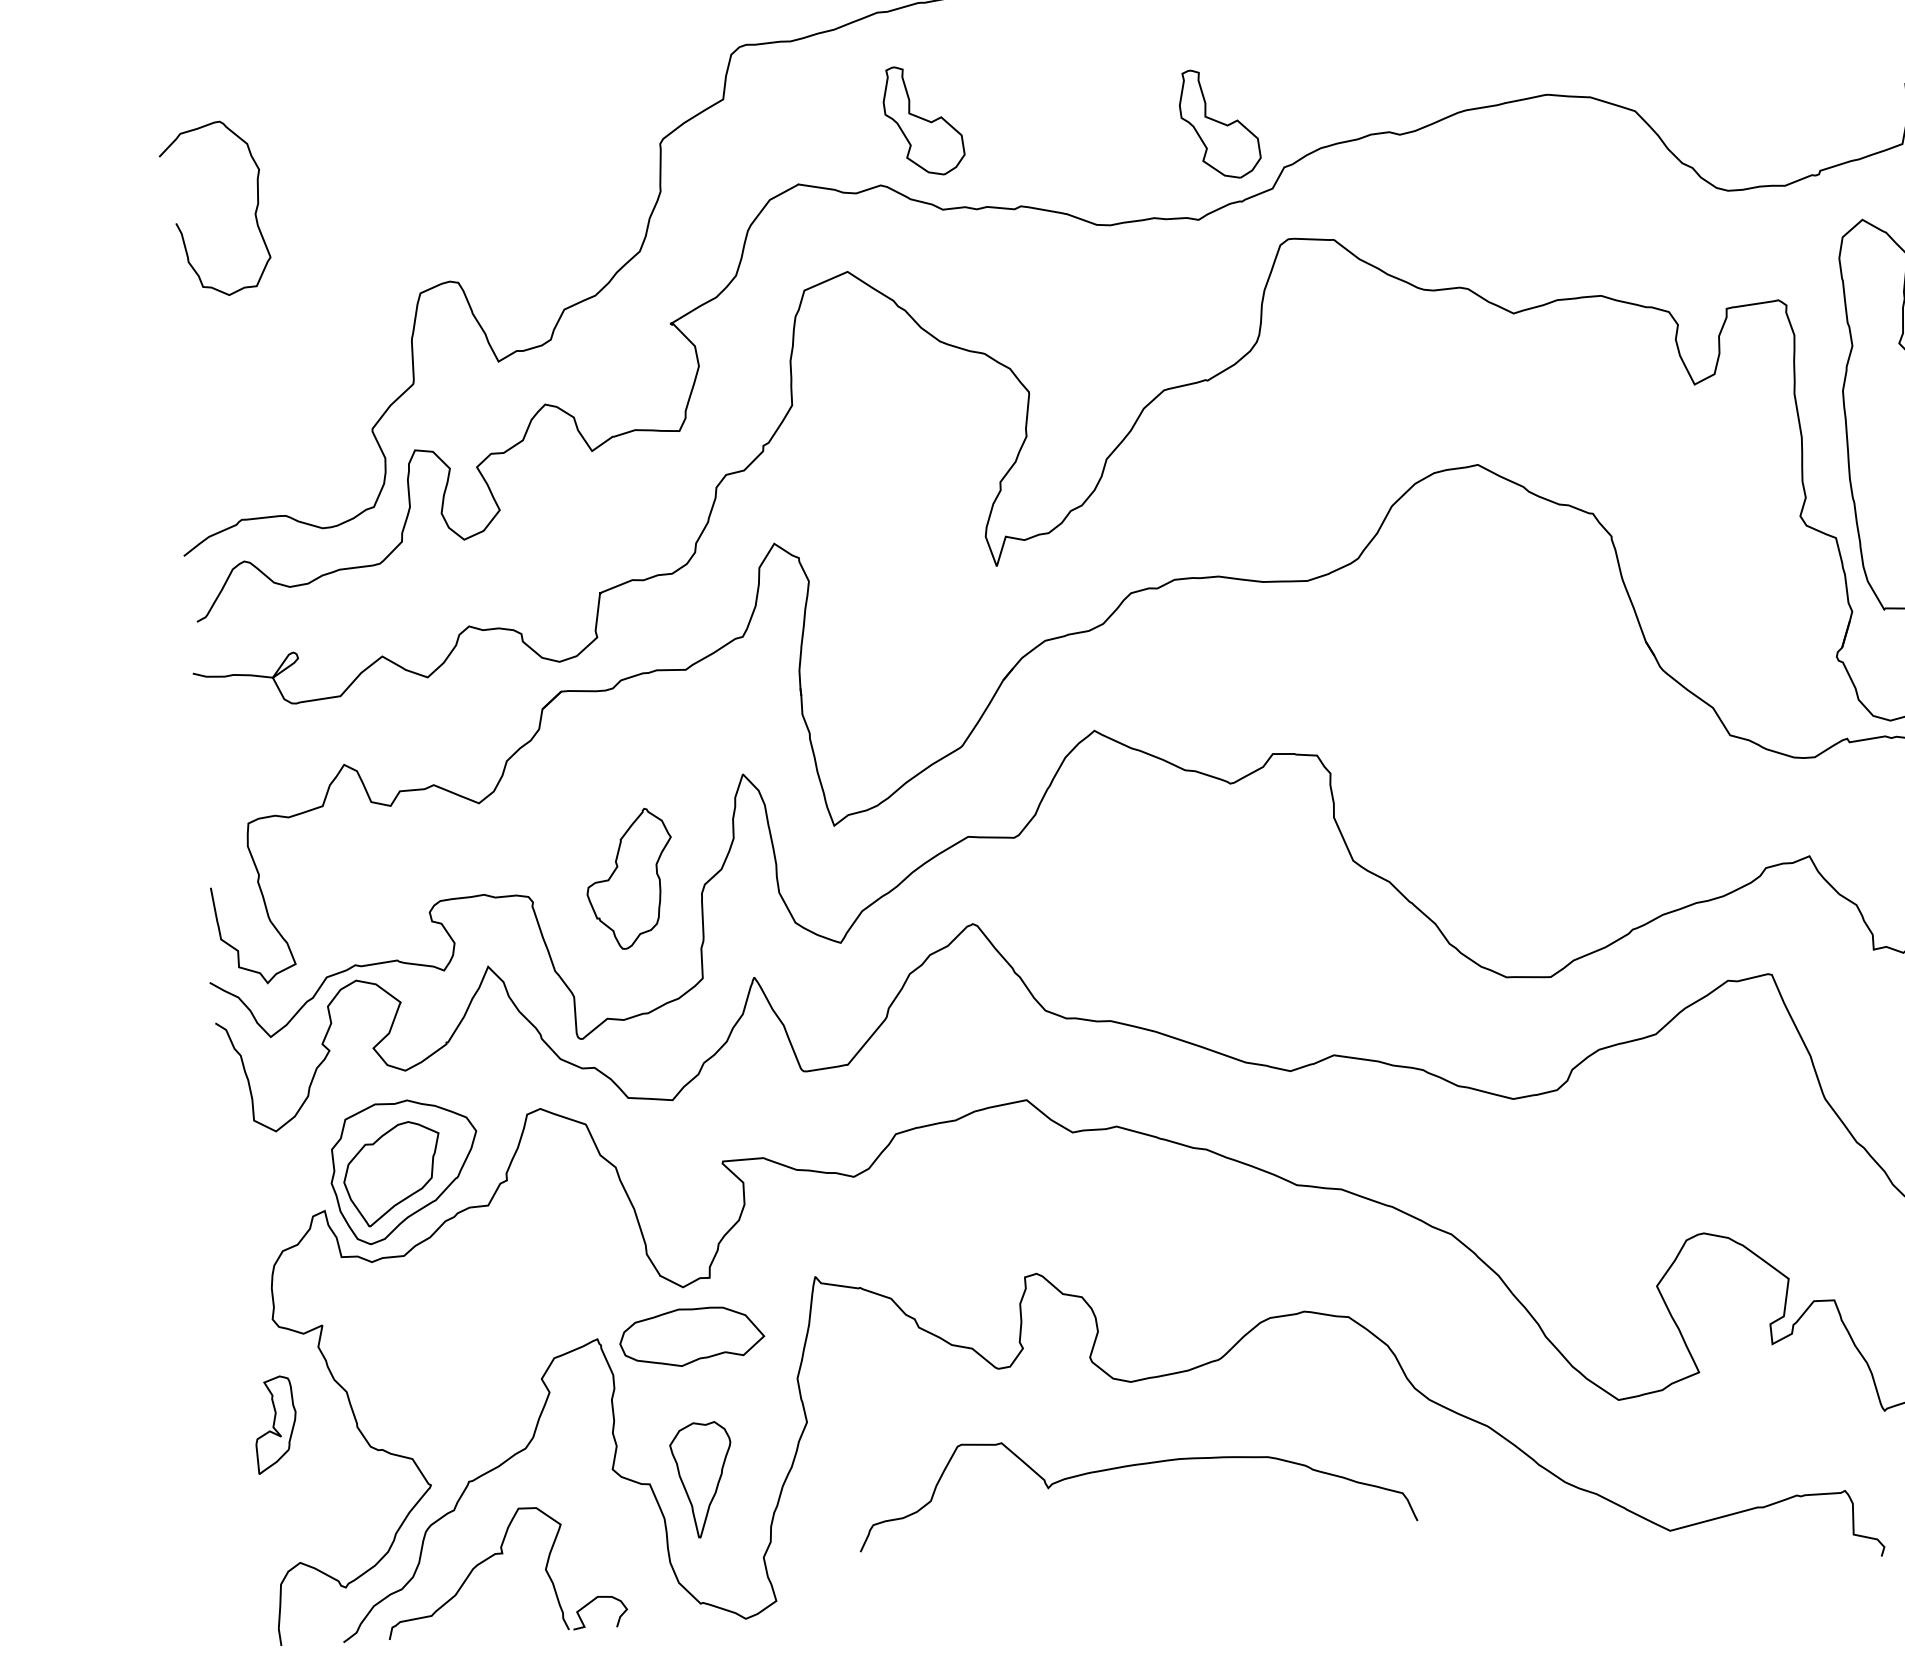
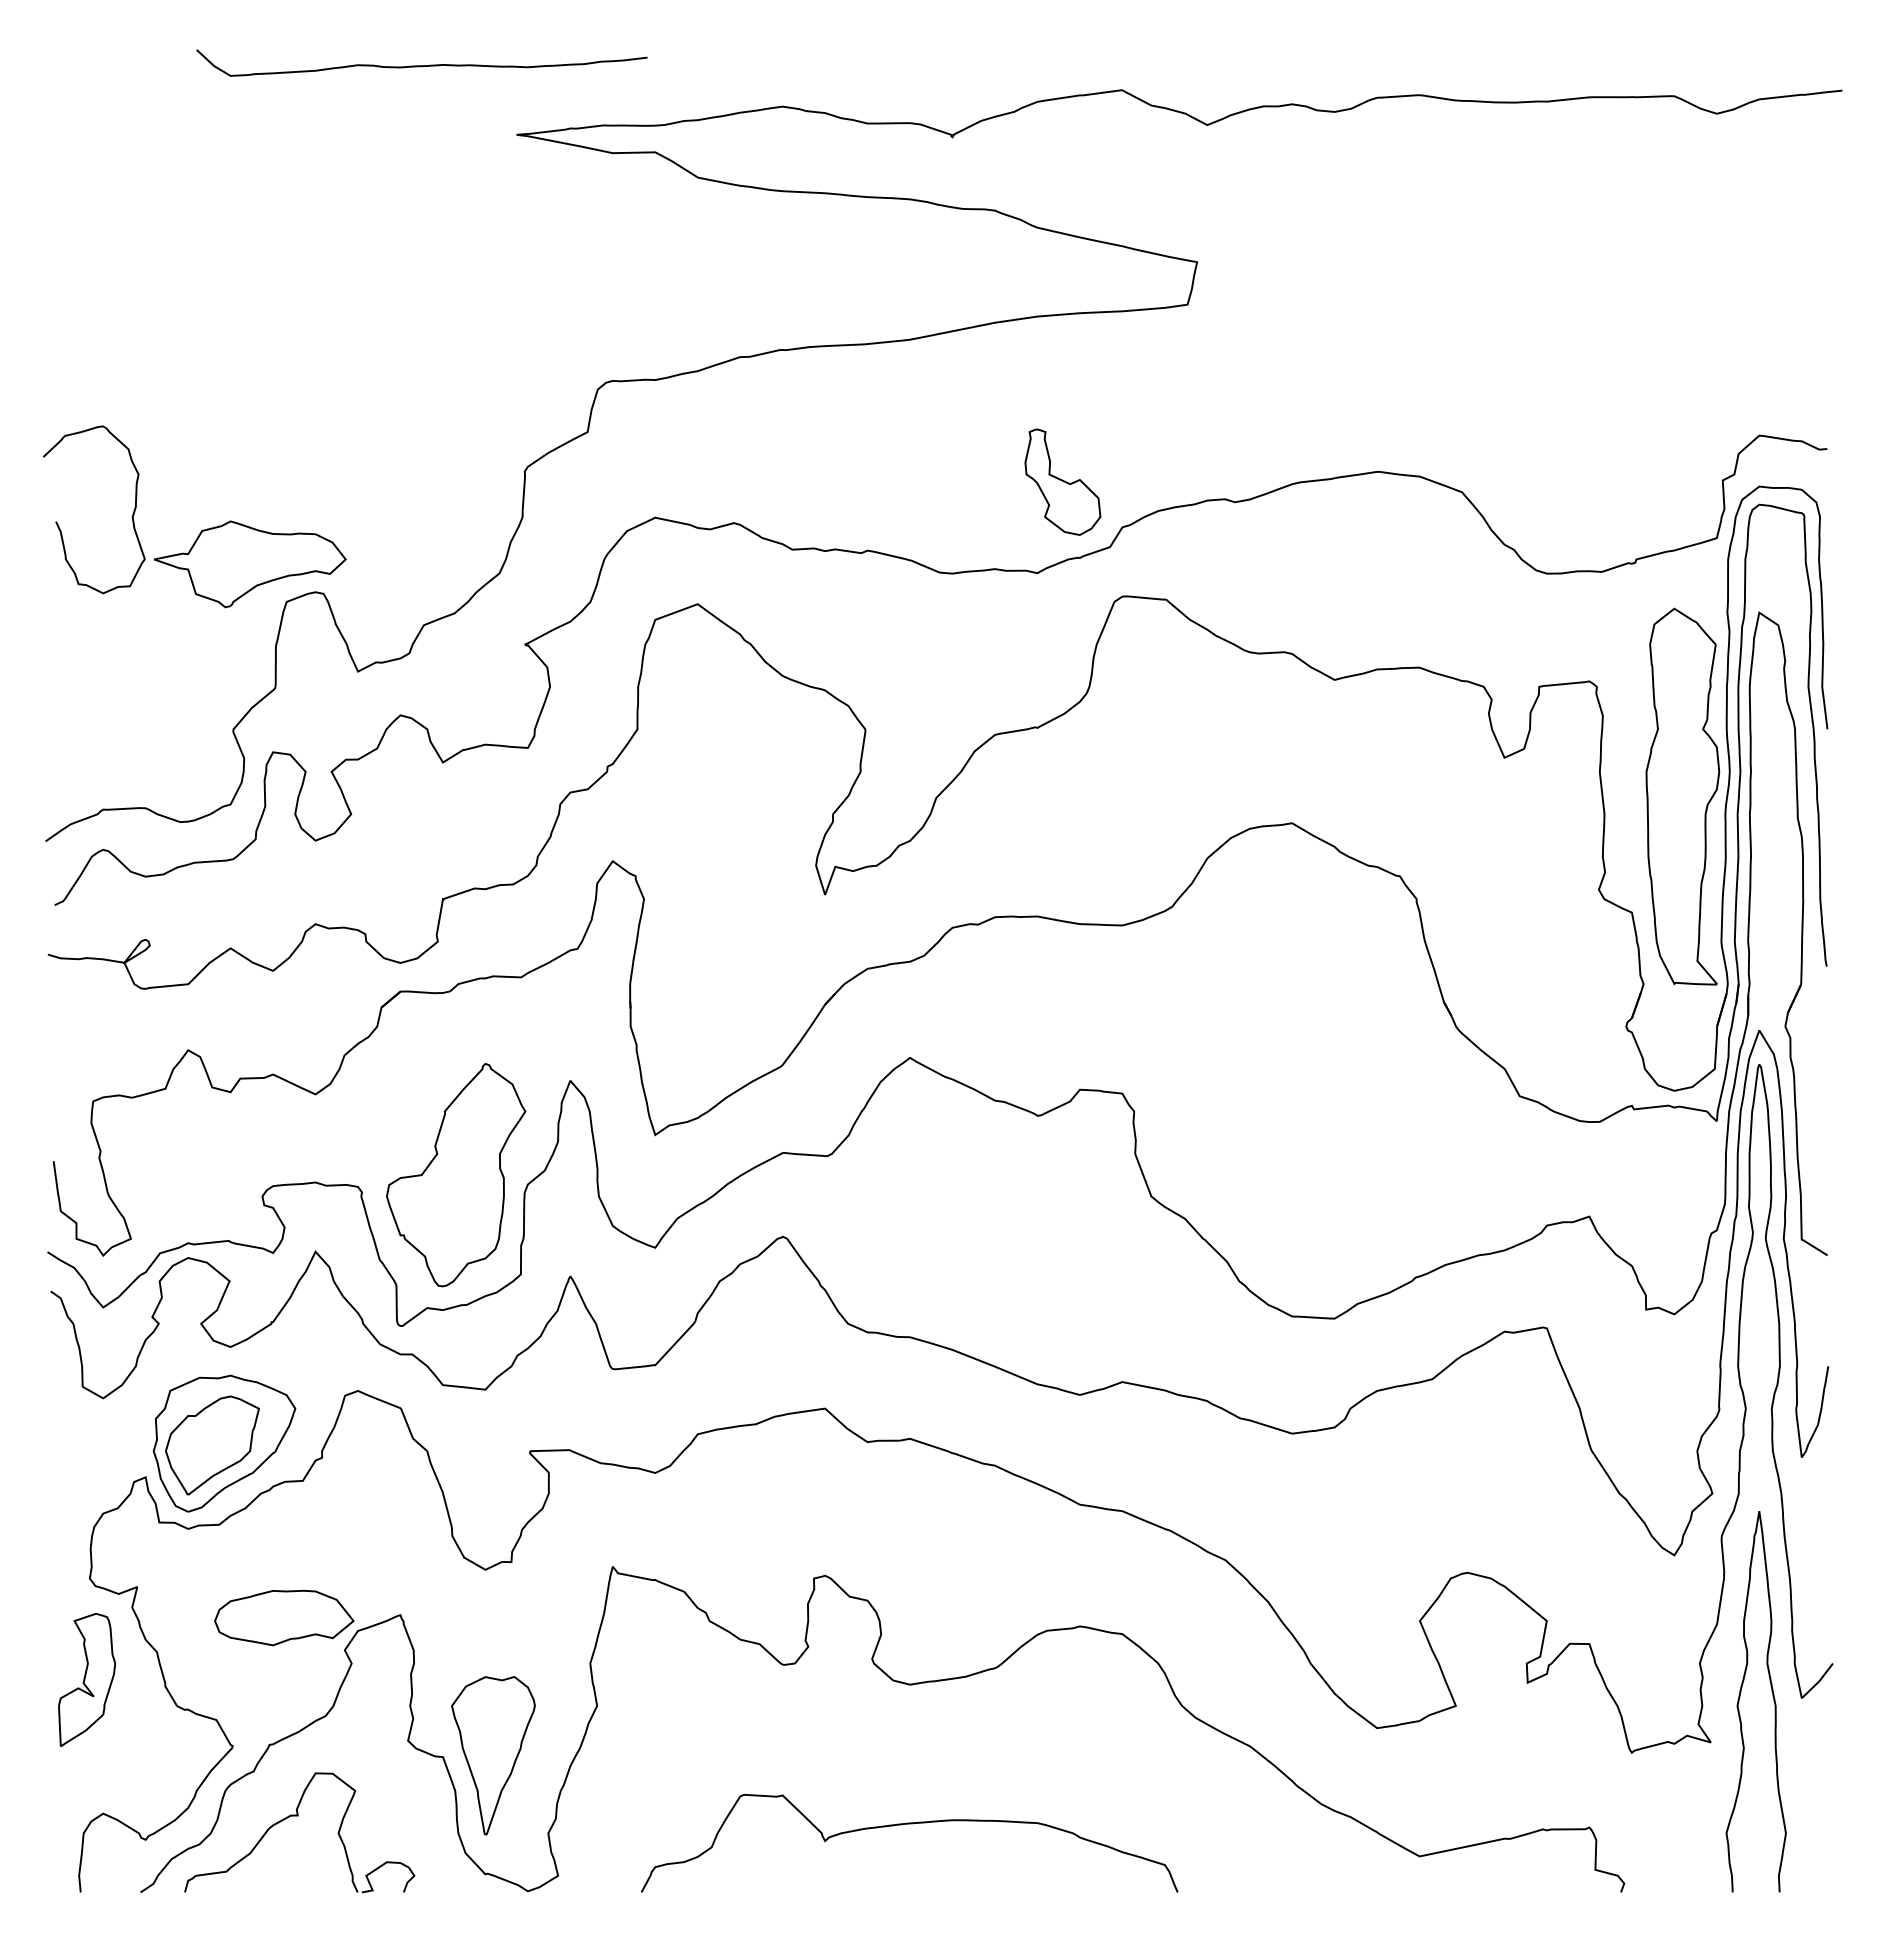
part: (923, 119) -> (778, 462), removed
part: (379, 256) -> (249, 564), added
part: (630, 879) -> (456, 1175), size x1.67
part: (692, 1336) -> (284, 1617), moved
part: (276, 1424) -> (87, 1679), size x1.43
curve: (1135, 1465) -> (909, 1824), moved
part: (702, 1479) -> (493, 1755), size x1.43

